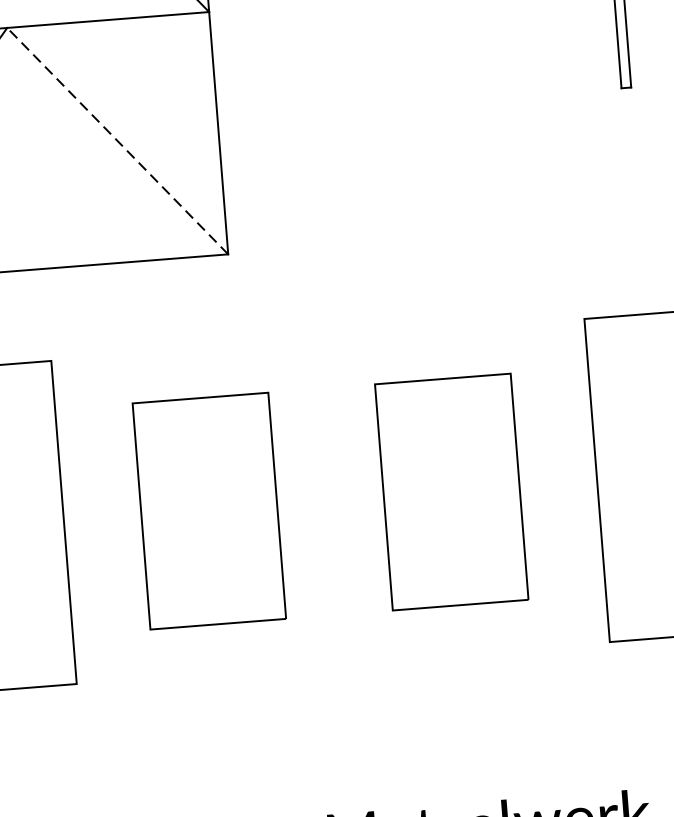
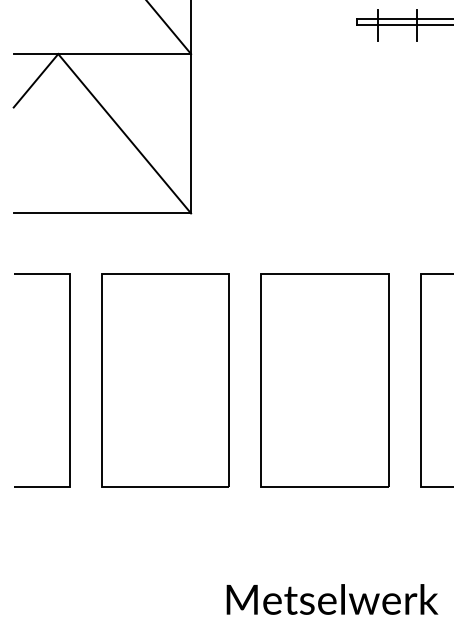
line: (117, 140) -> (124, 133), dashed -> solid
part: (451, 492) -> (324, 380), size x1.43
part: (209, 511) -> (165, 380), size x1.43

